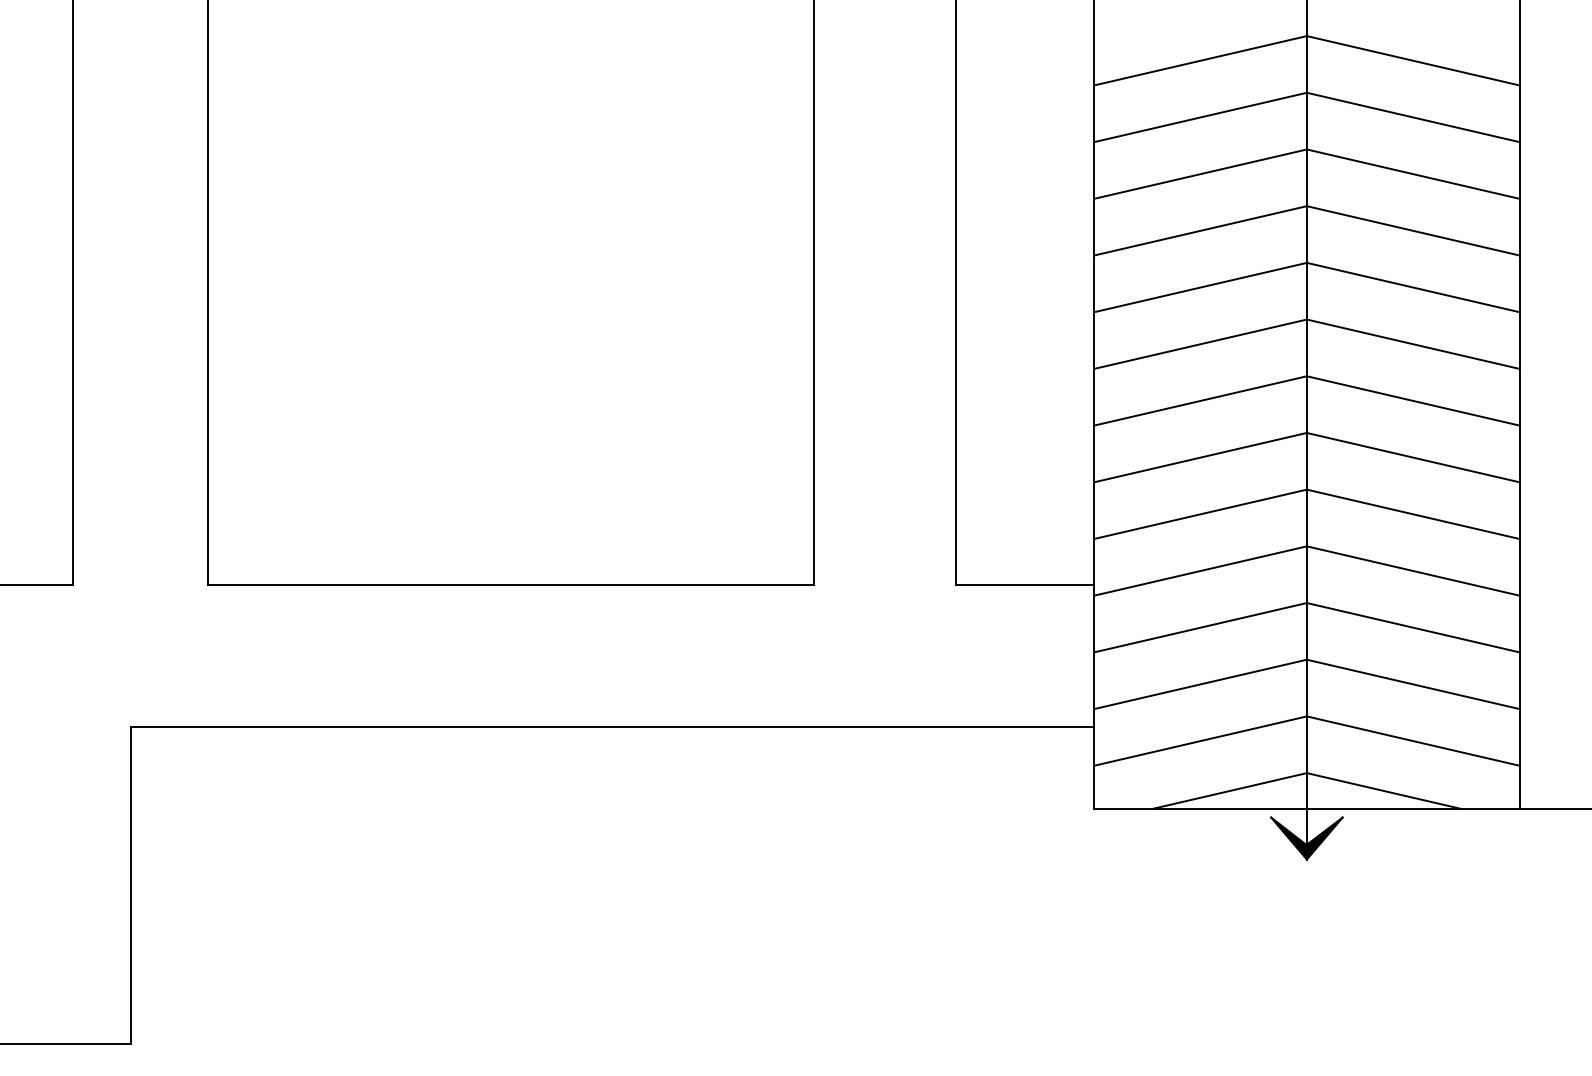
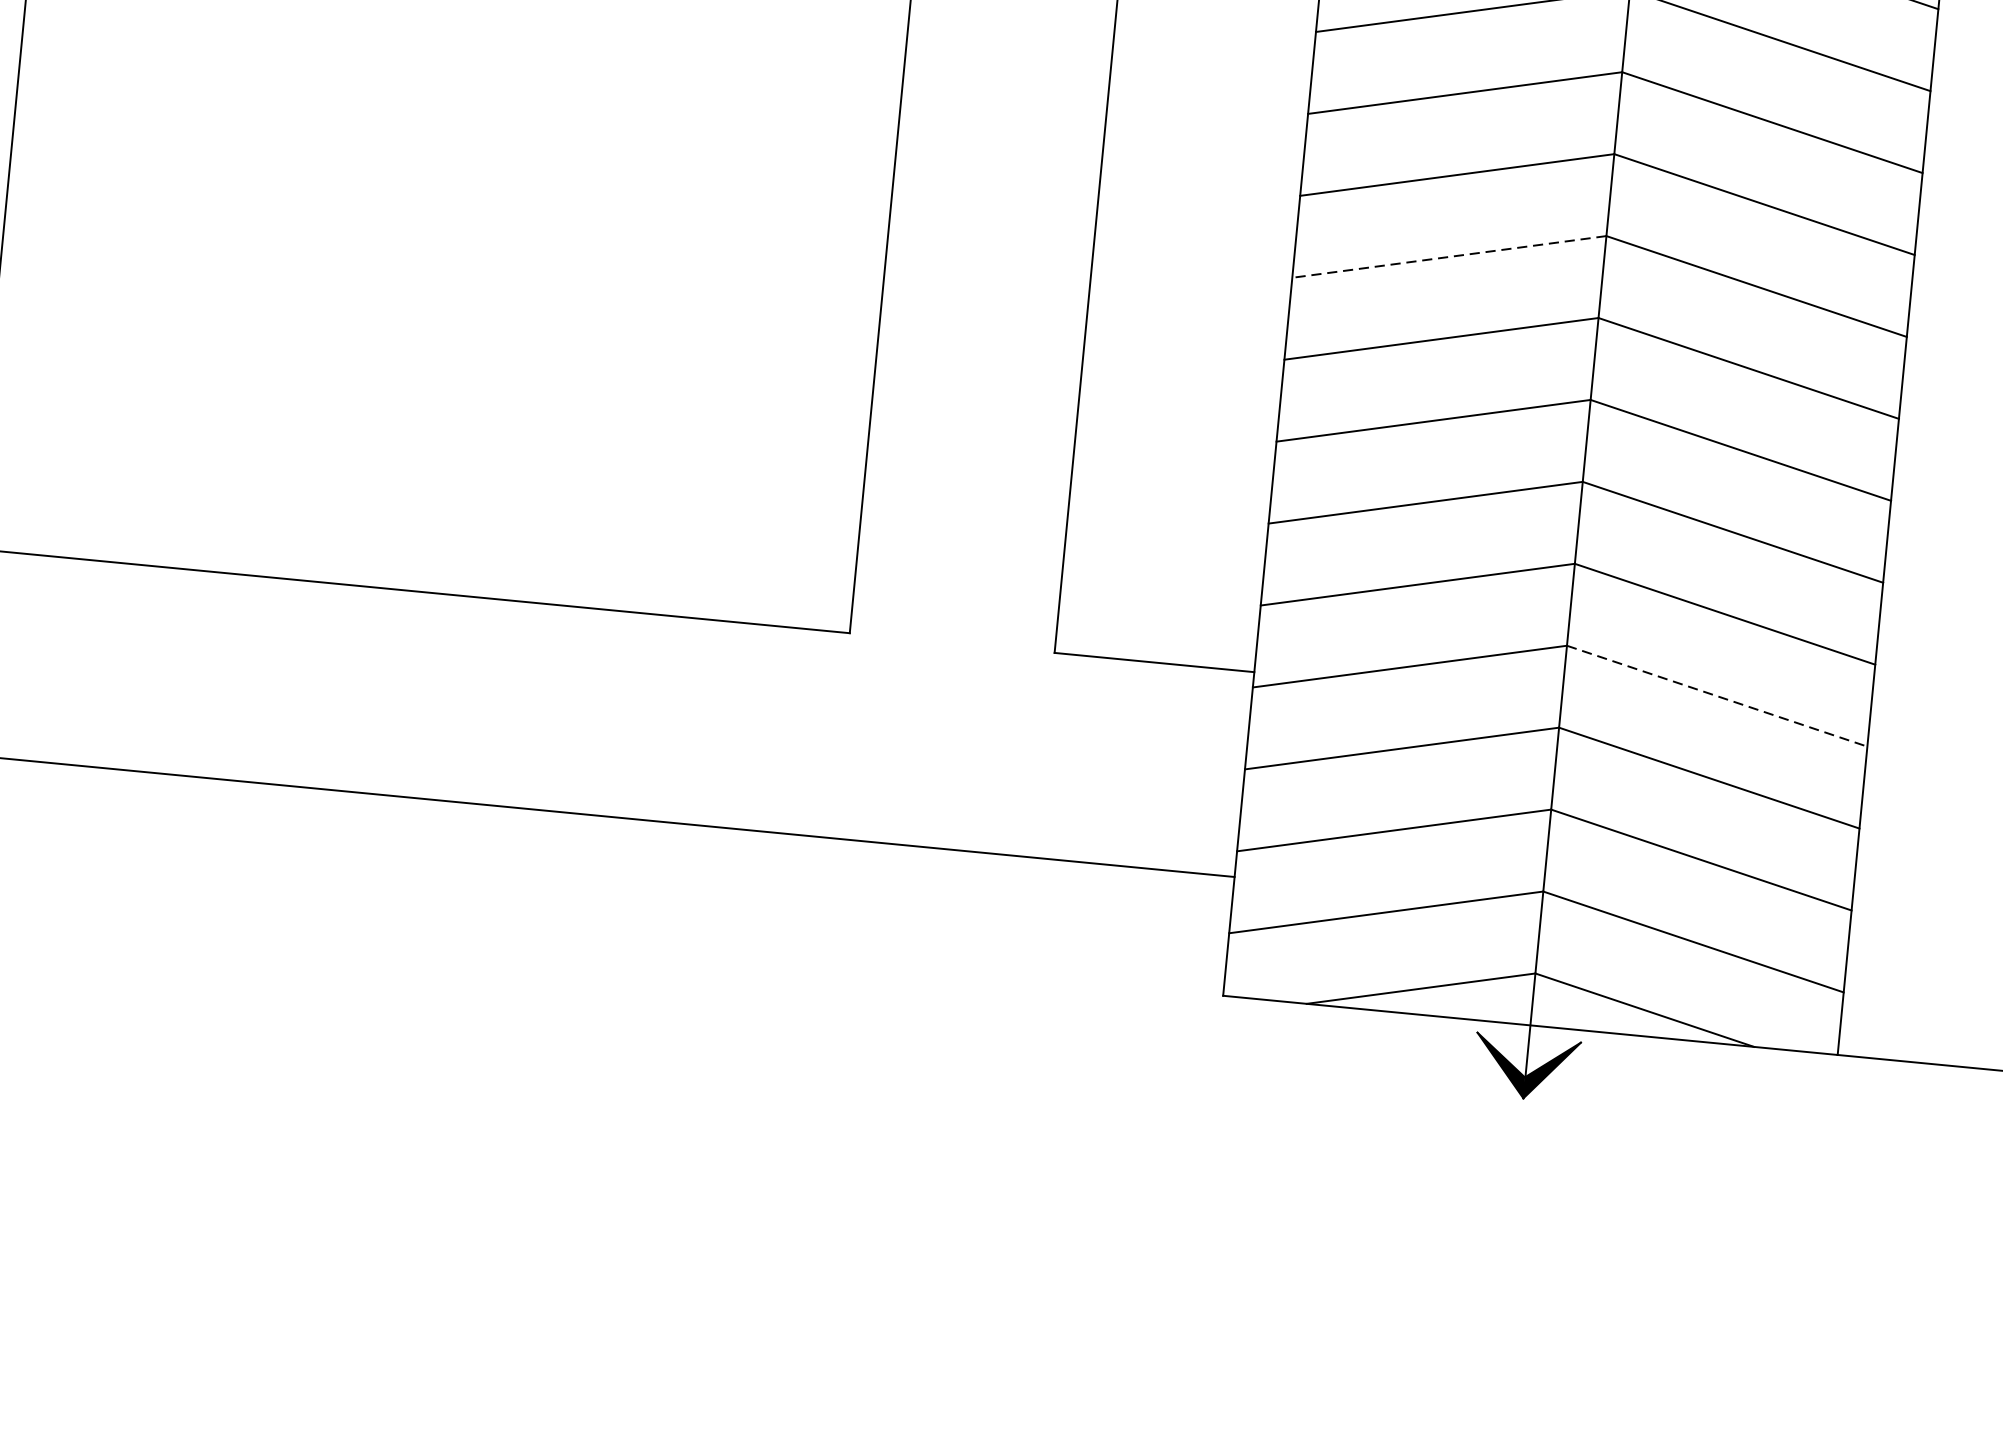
line: (1200, 287) -> (1449, 256), solid -> dashed
line: (1413, 571) -> (1717, 696), solid -> dashed

